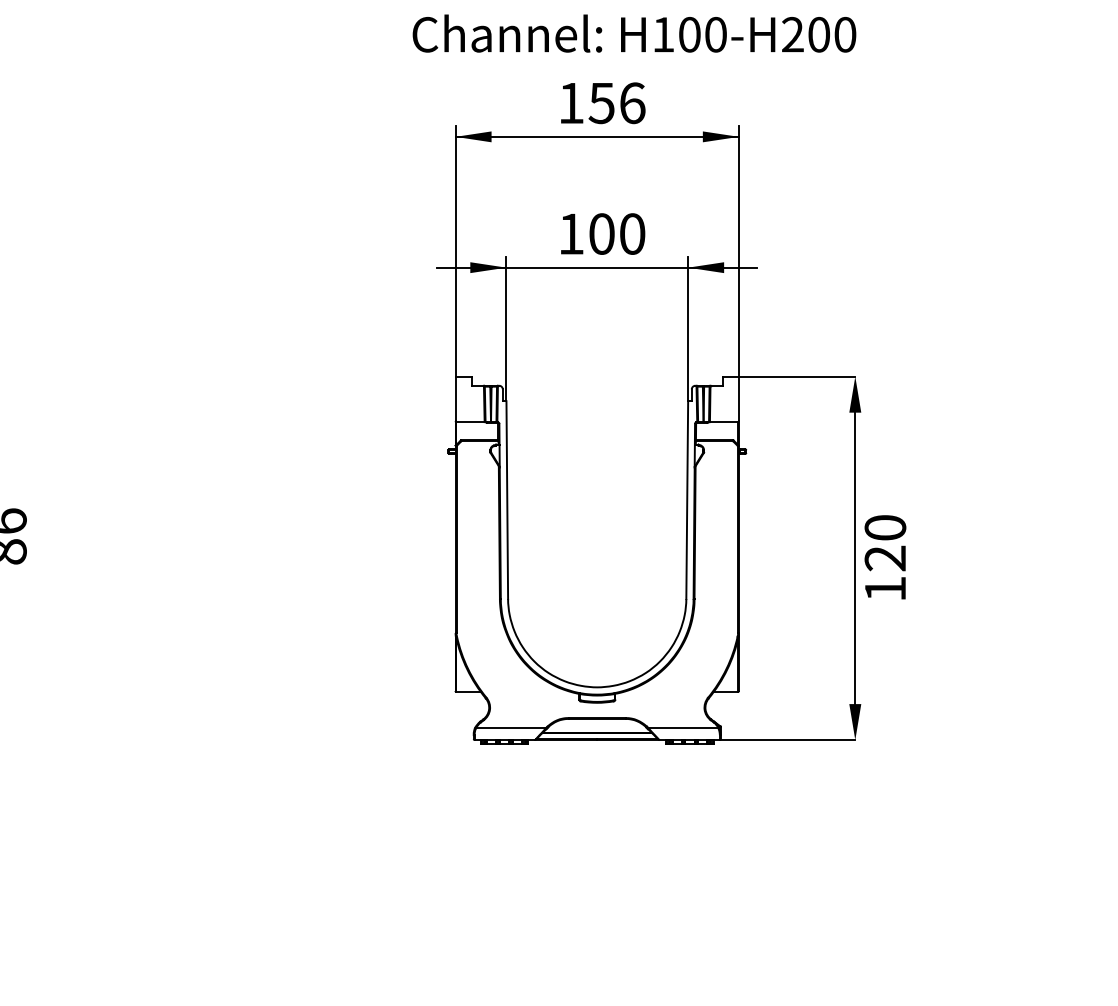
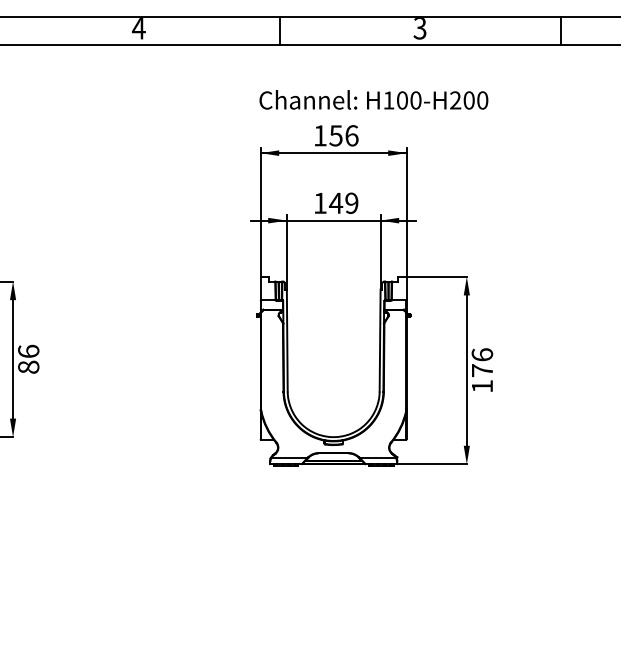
text: (633, 32) -> (373, 99), moved
text: (616, 232) -> (343, 202), 100 -> 149
text: (883, 542) -> (481, 362), 120 -> 176

